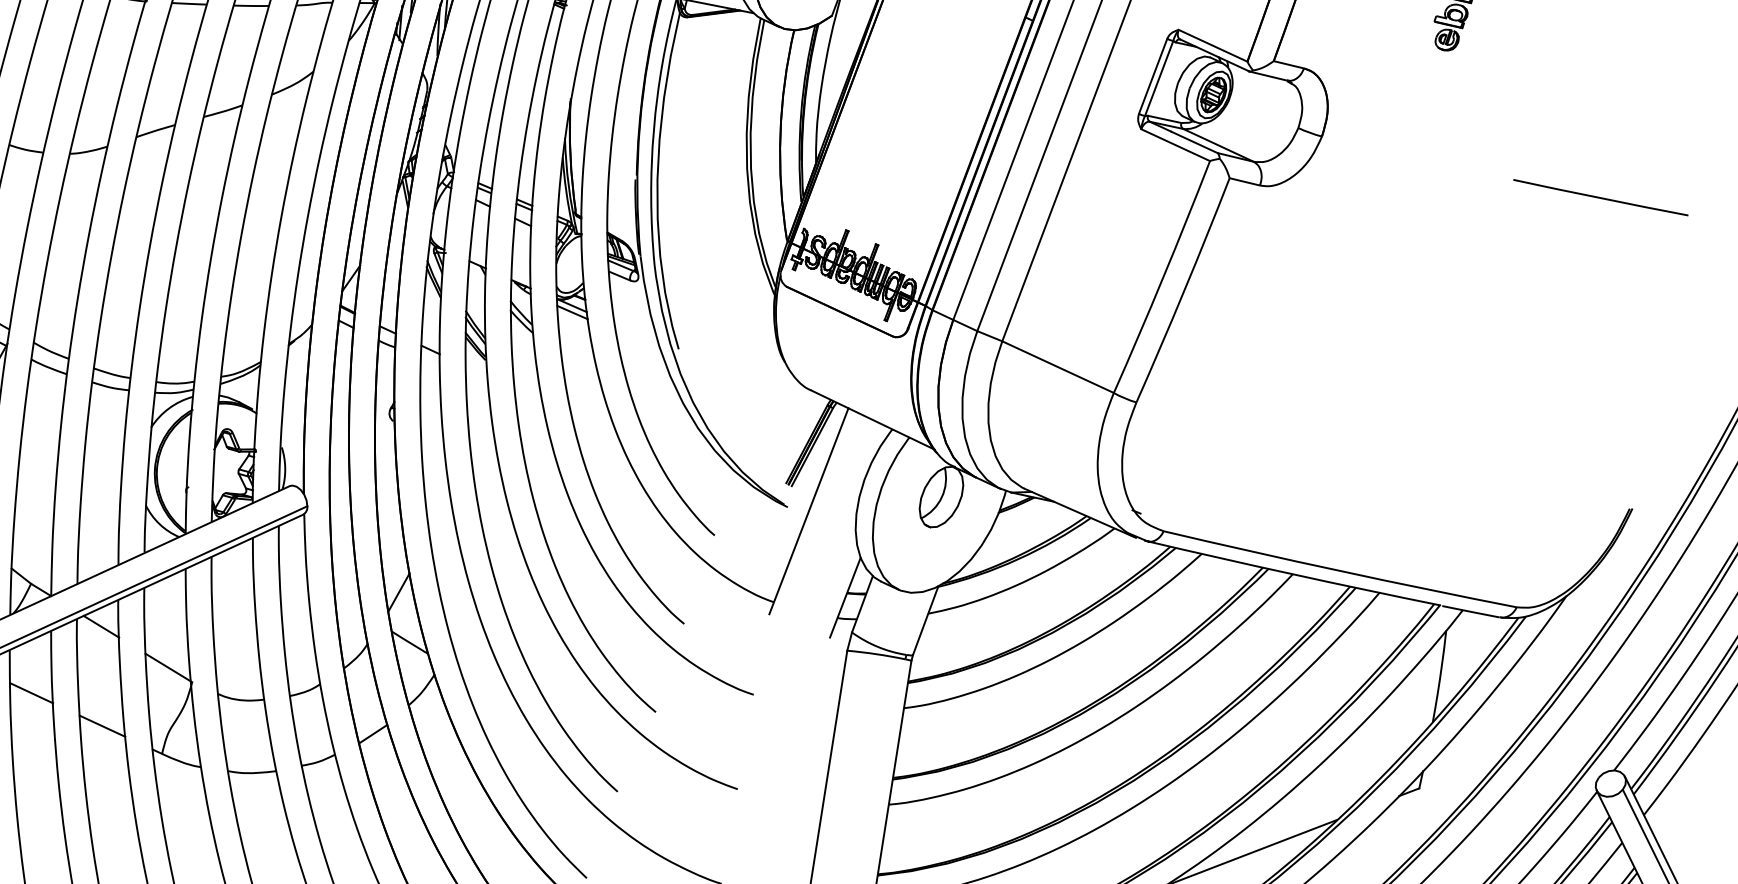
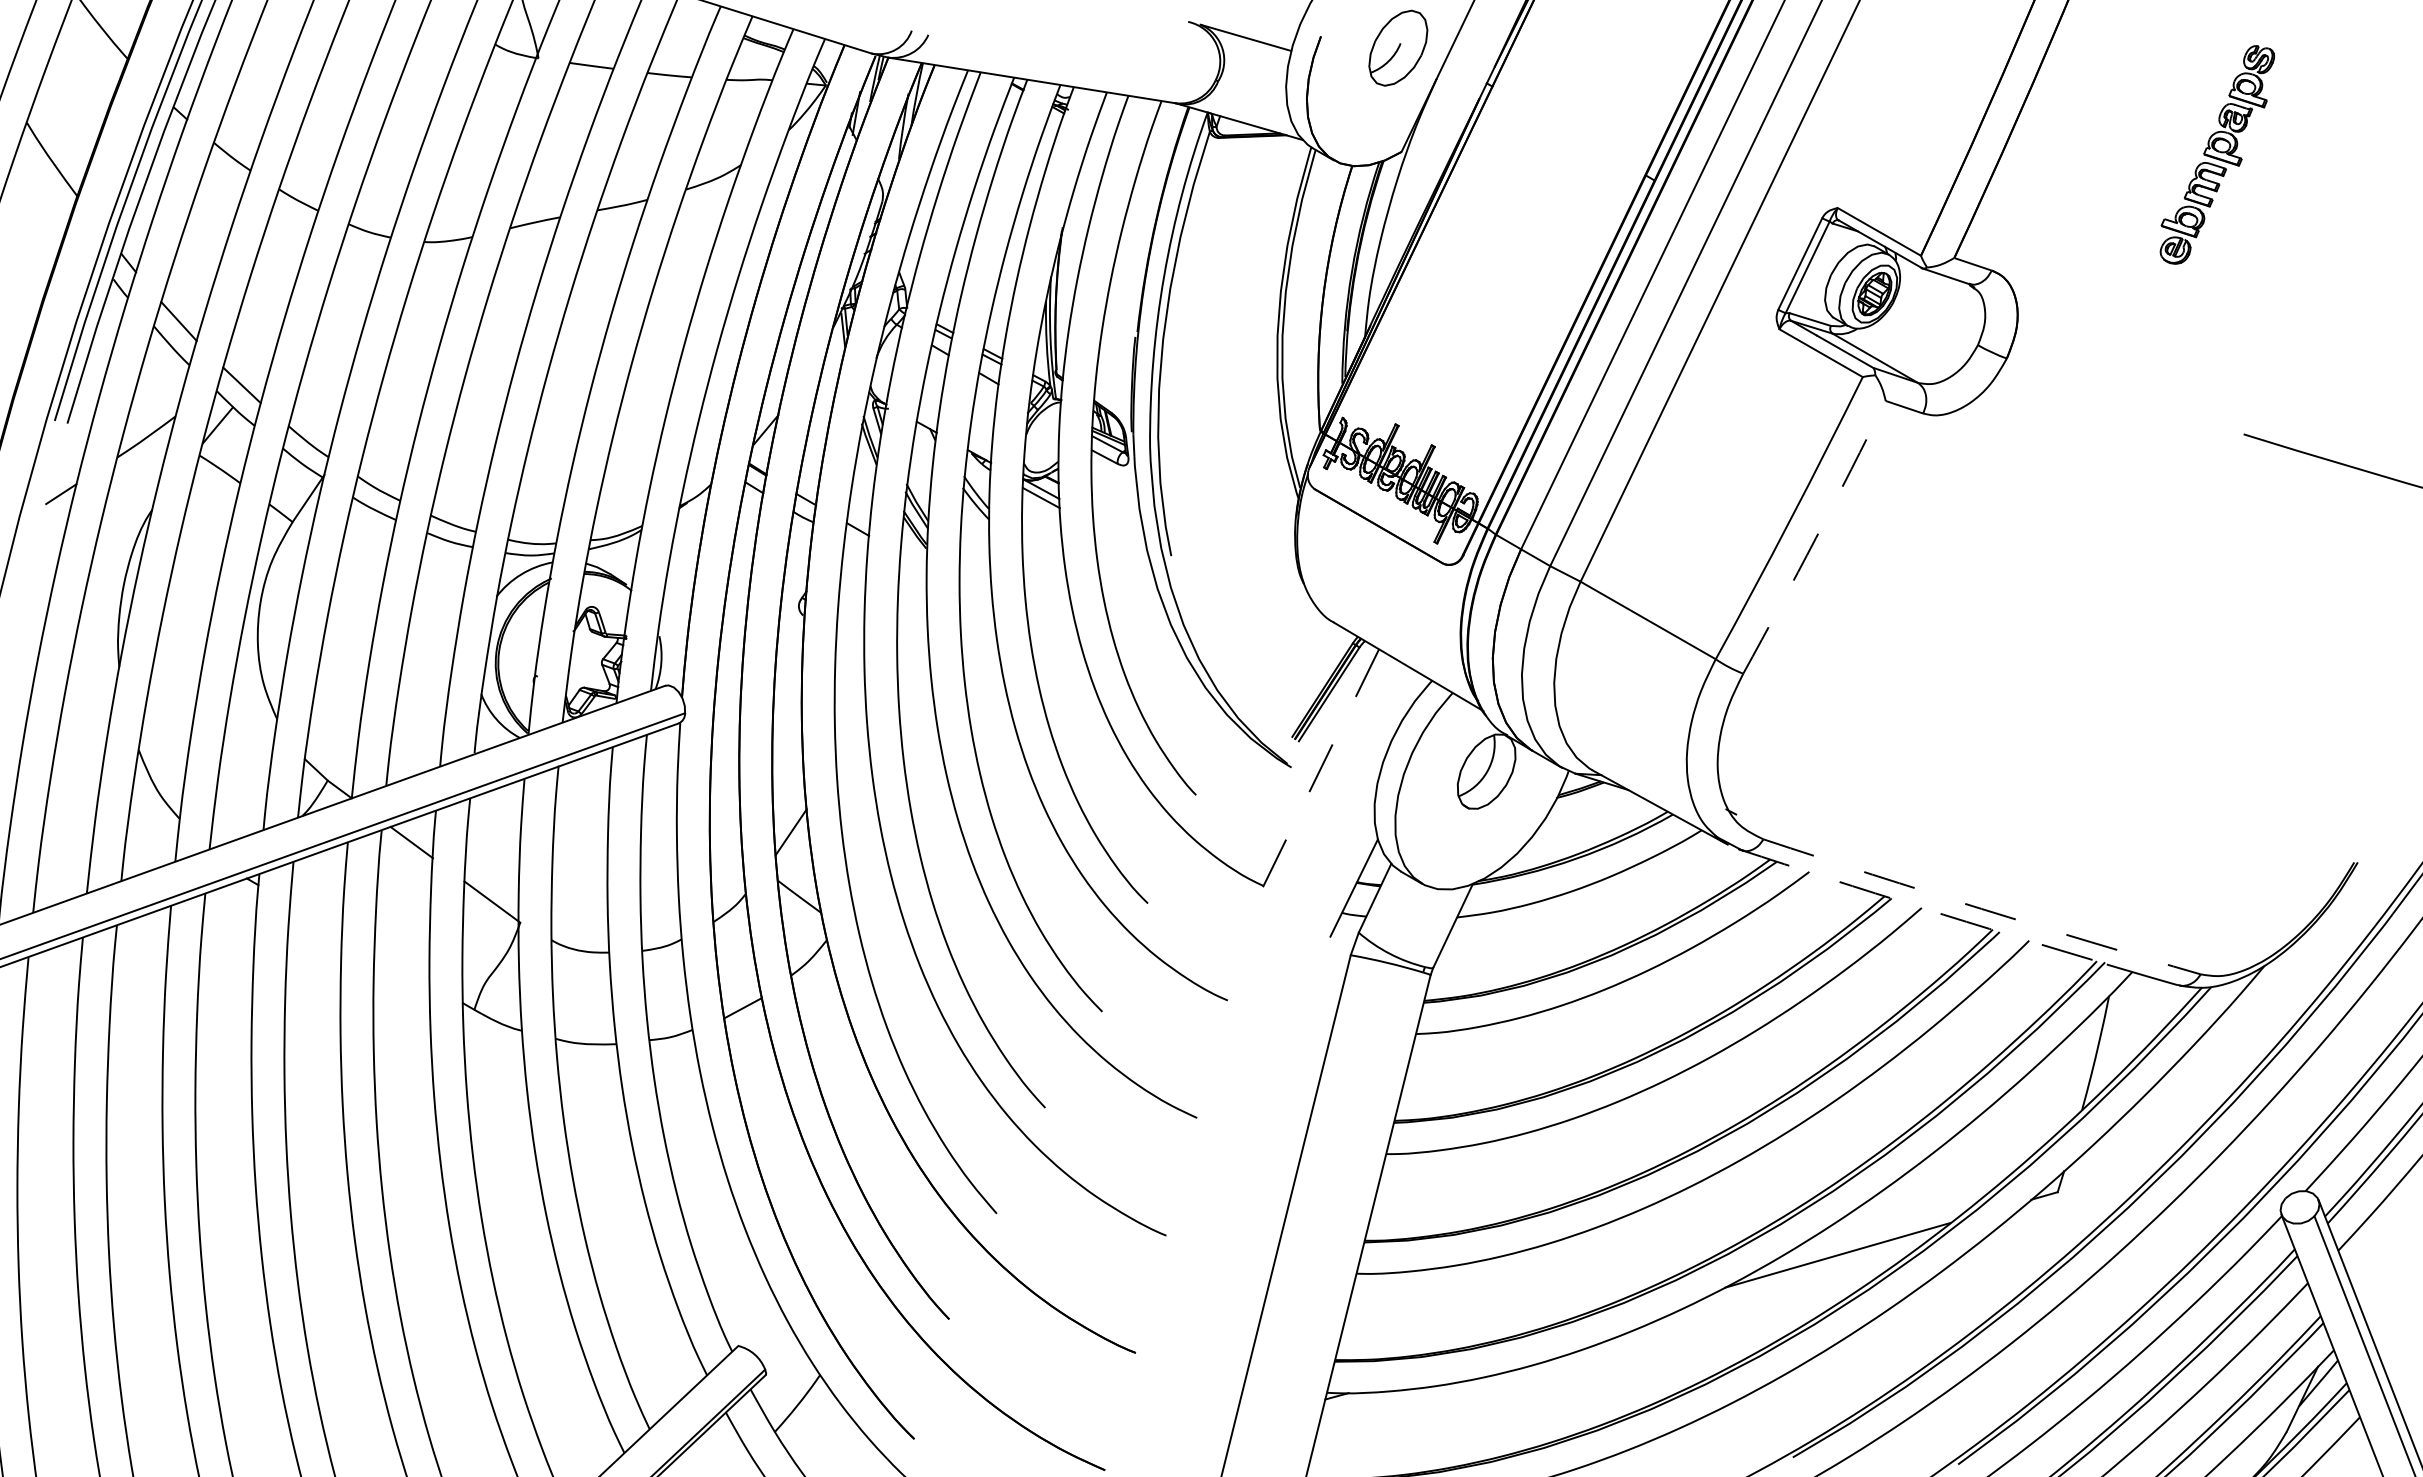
arc: (1183, 291) -> (1815, 538), solid -> dashed
line: (808, 510) -> (1317, 774), solid -> dashed
arc: (1339, 570) -> (1981, 908), solid -> dashed
arc: (1291, 574) -> (1920, 907), solid -> dashed
line: (31, 692) -> (316, 918), removed
line: (101, 726) -> (401, 968), removed

